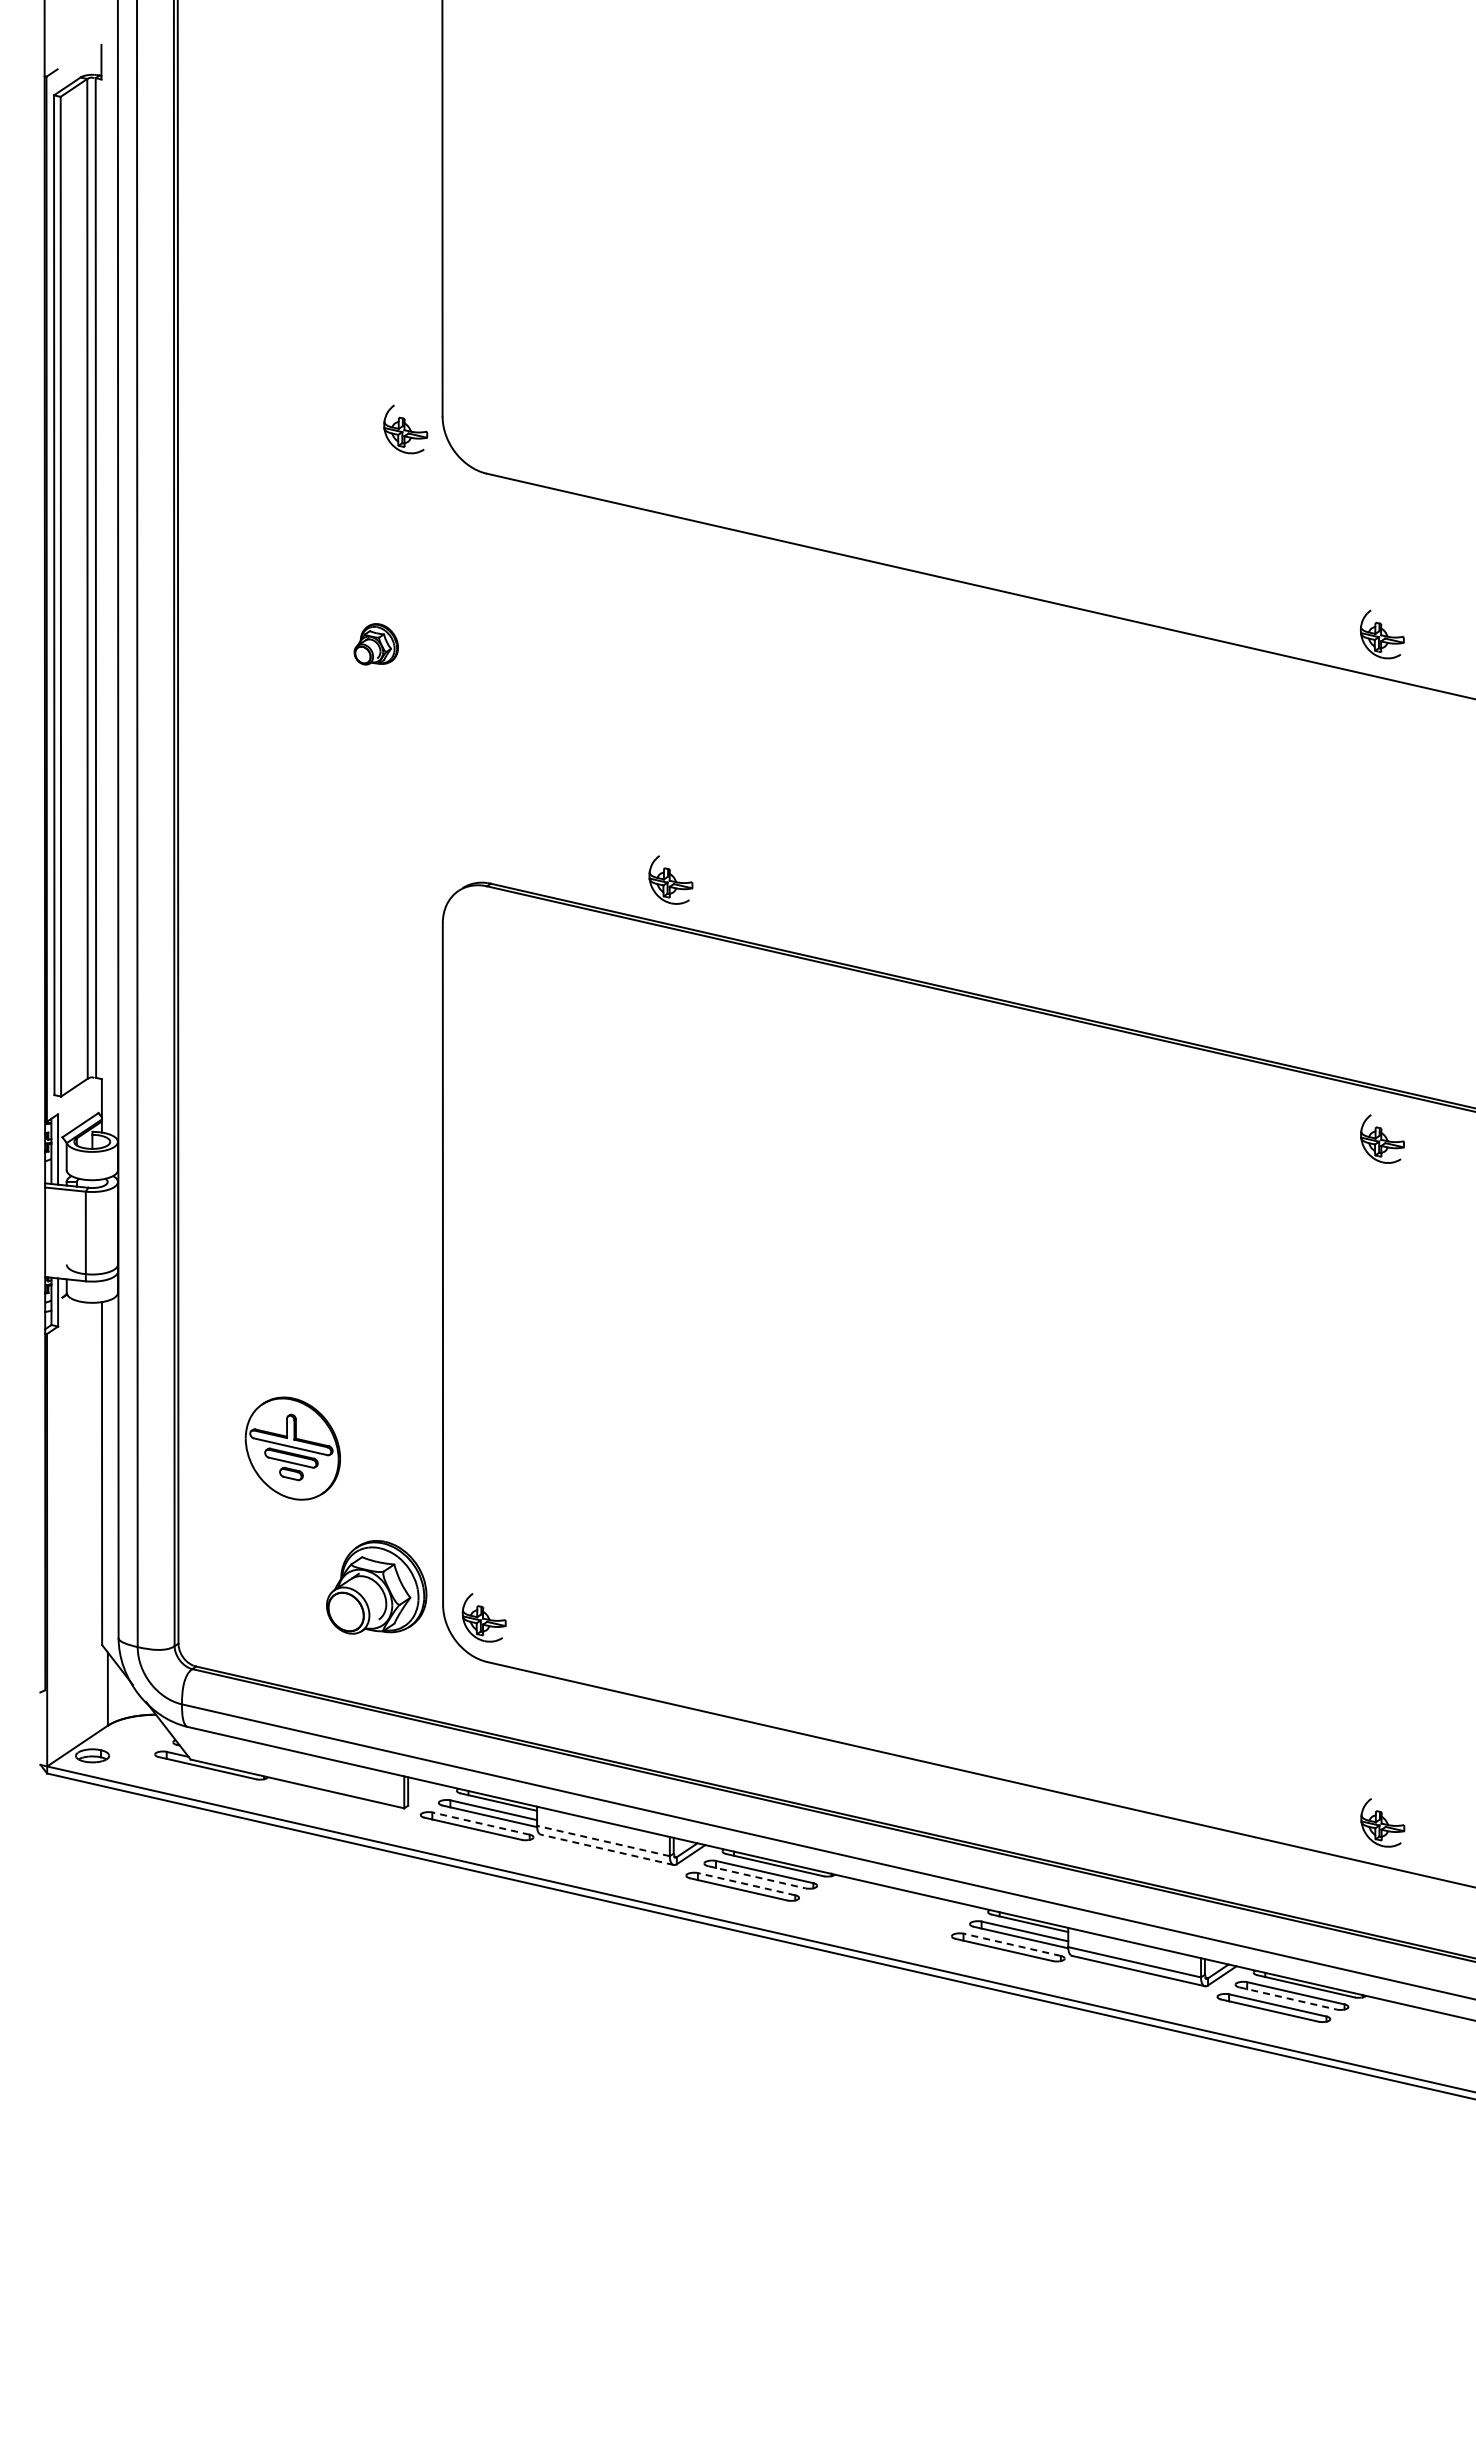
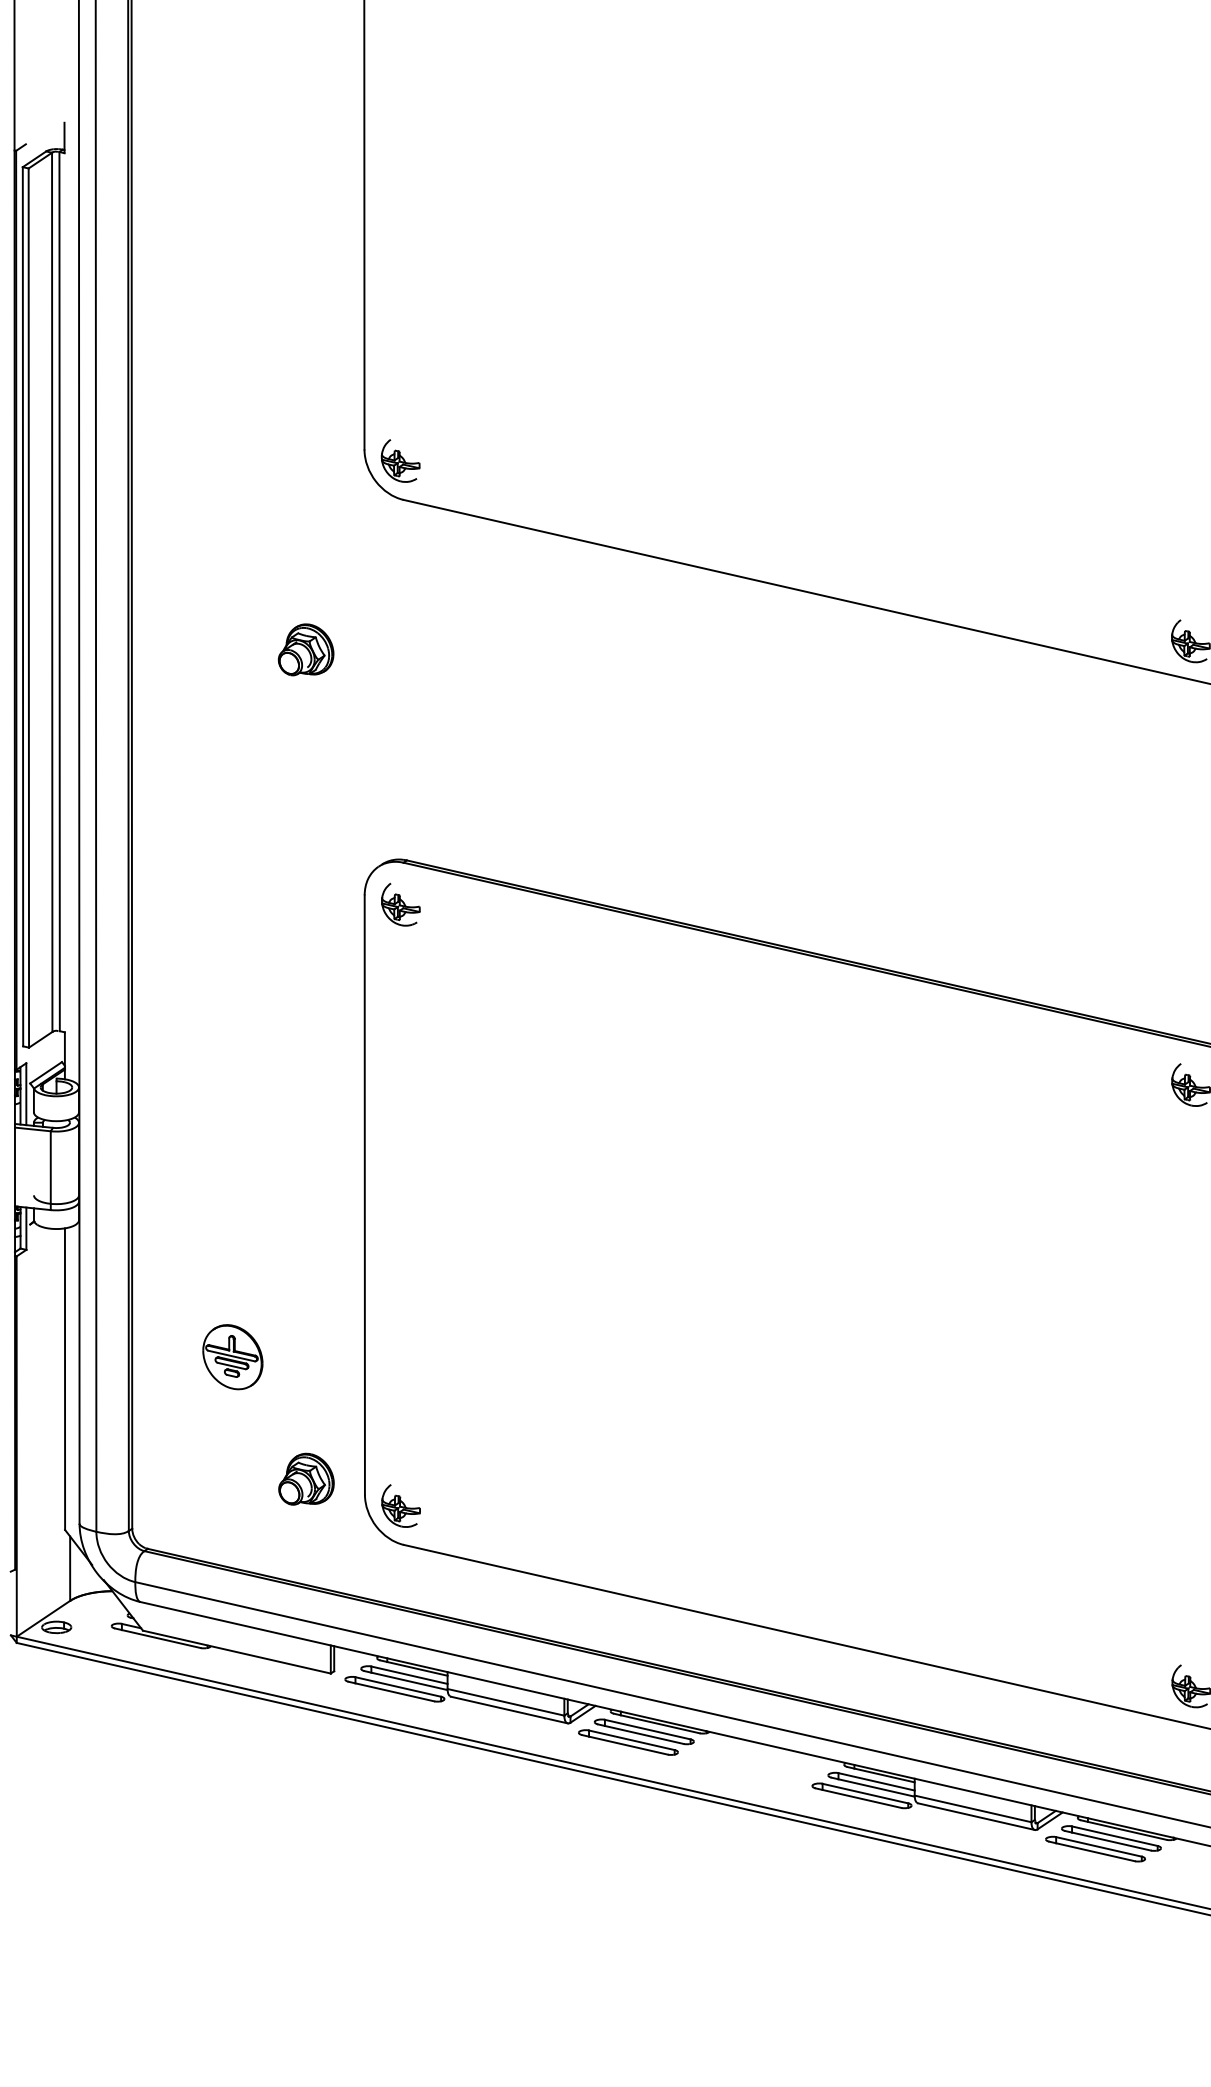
part: (405, 429) -> (400, 461), moved
part: (376, 644) -> (306, 650), size x1.43
part: (670, 879) -> (400, 904), moved
part: (292, 1448) -> (232, 1357), size x0.71
part: (376, 1587) -> (306, 1479), size x0.62
line: (481, 1823) -> (398, 1686), dashed -> solid
line: (602, 1840) -> (505, 1701), dashed -> solid
line: (606, 1849) -> (508, 1709), dashed -> solid
line: (756, 1877) -> (640, 1734), dashed -> solid
line: (746, 1884) -> (631, 1740), dashed -> solid
line: (1012, 1944) -> (865, 1793), dashed -> solid
line: (1288, 1998) -> (1108, 1840), dashed -> solid

